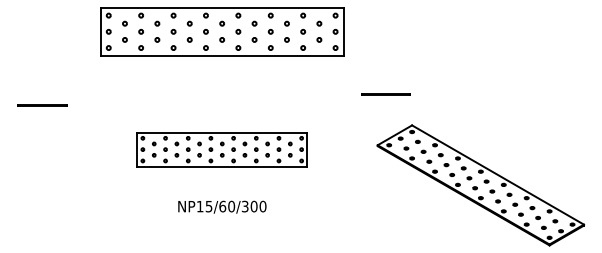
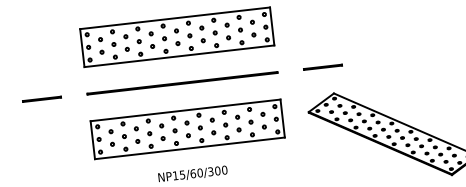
line: (222, 90) -> (182, 83), added
line: (385, 94) -> (322, 67), moved
line: (42, 105) -> (42, 99), moved
part: (222, 149) -> (187, 129), size x1.43

